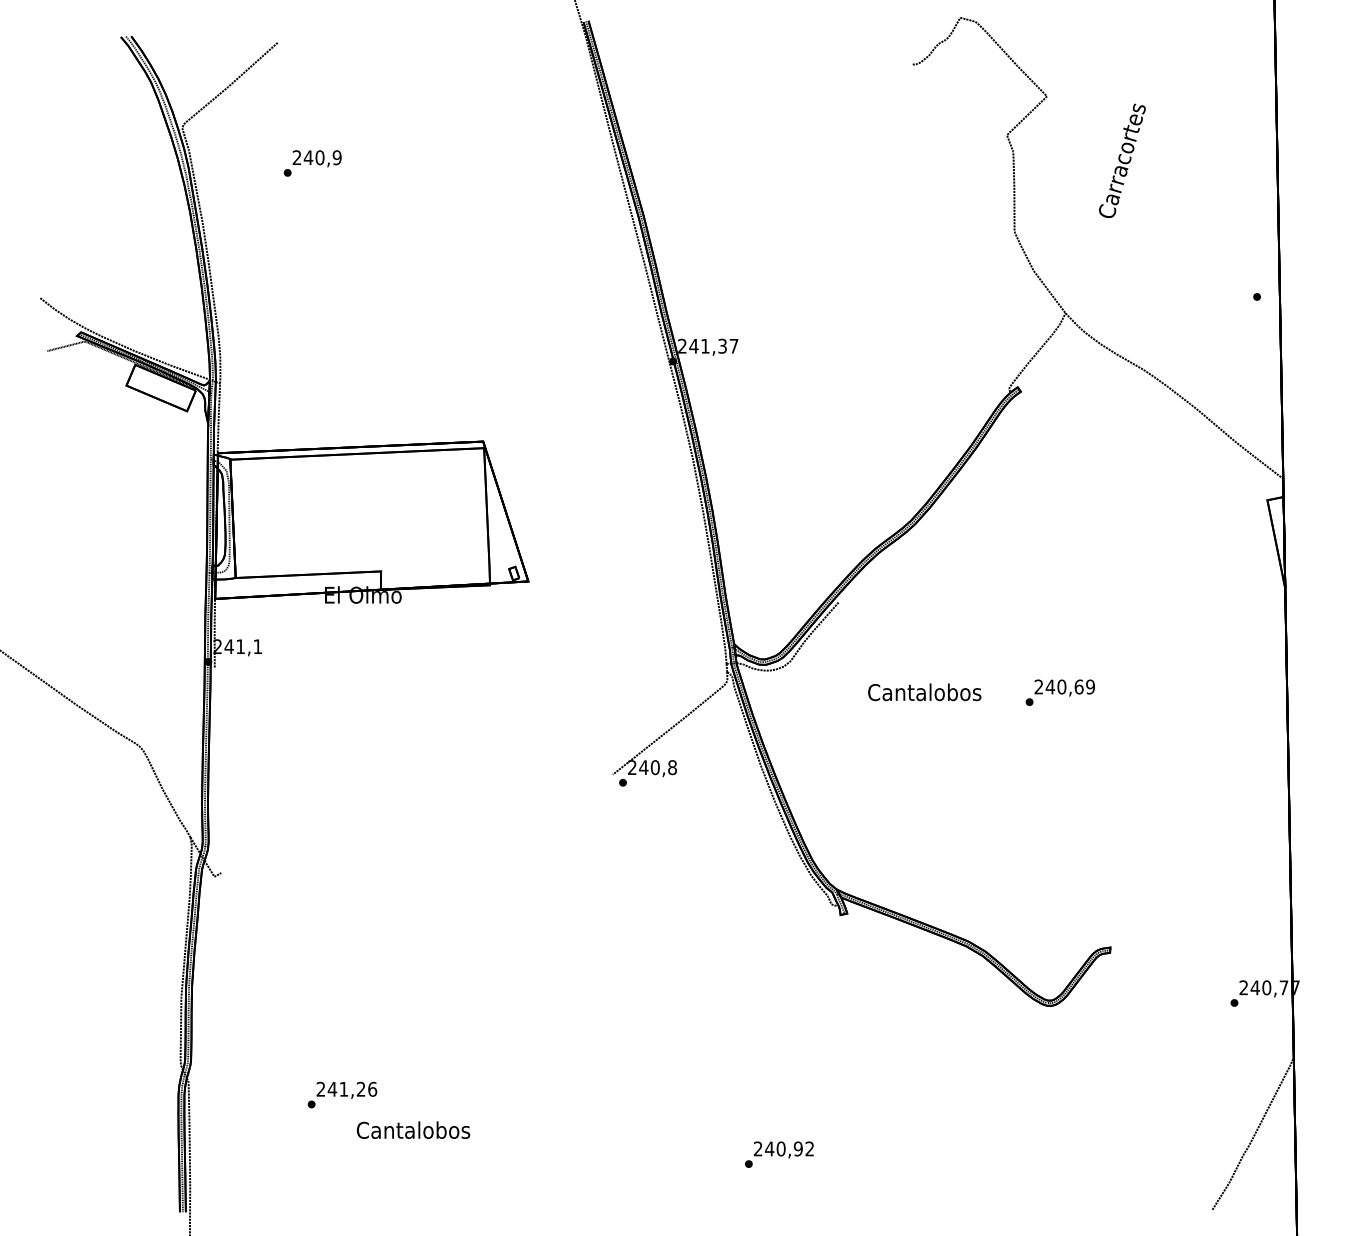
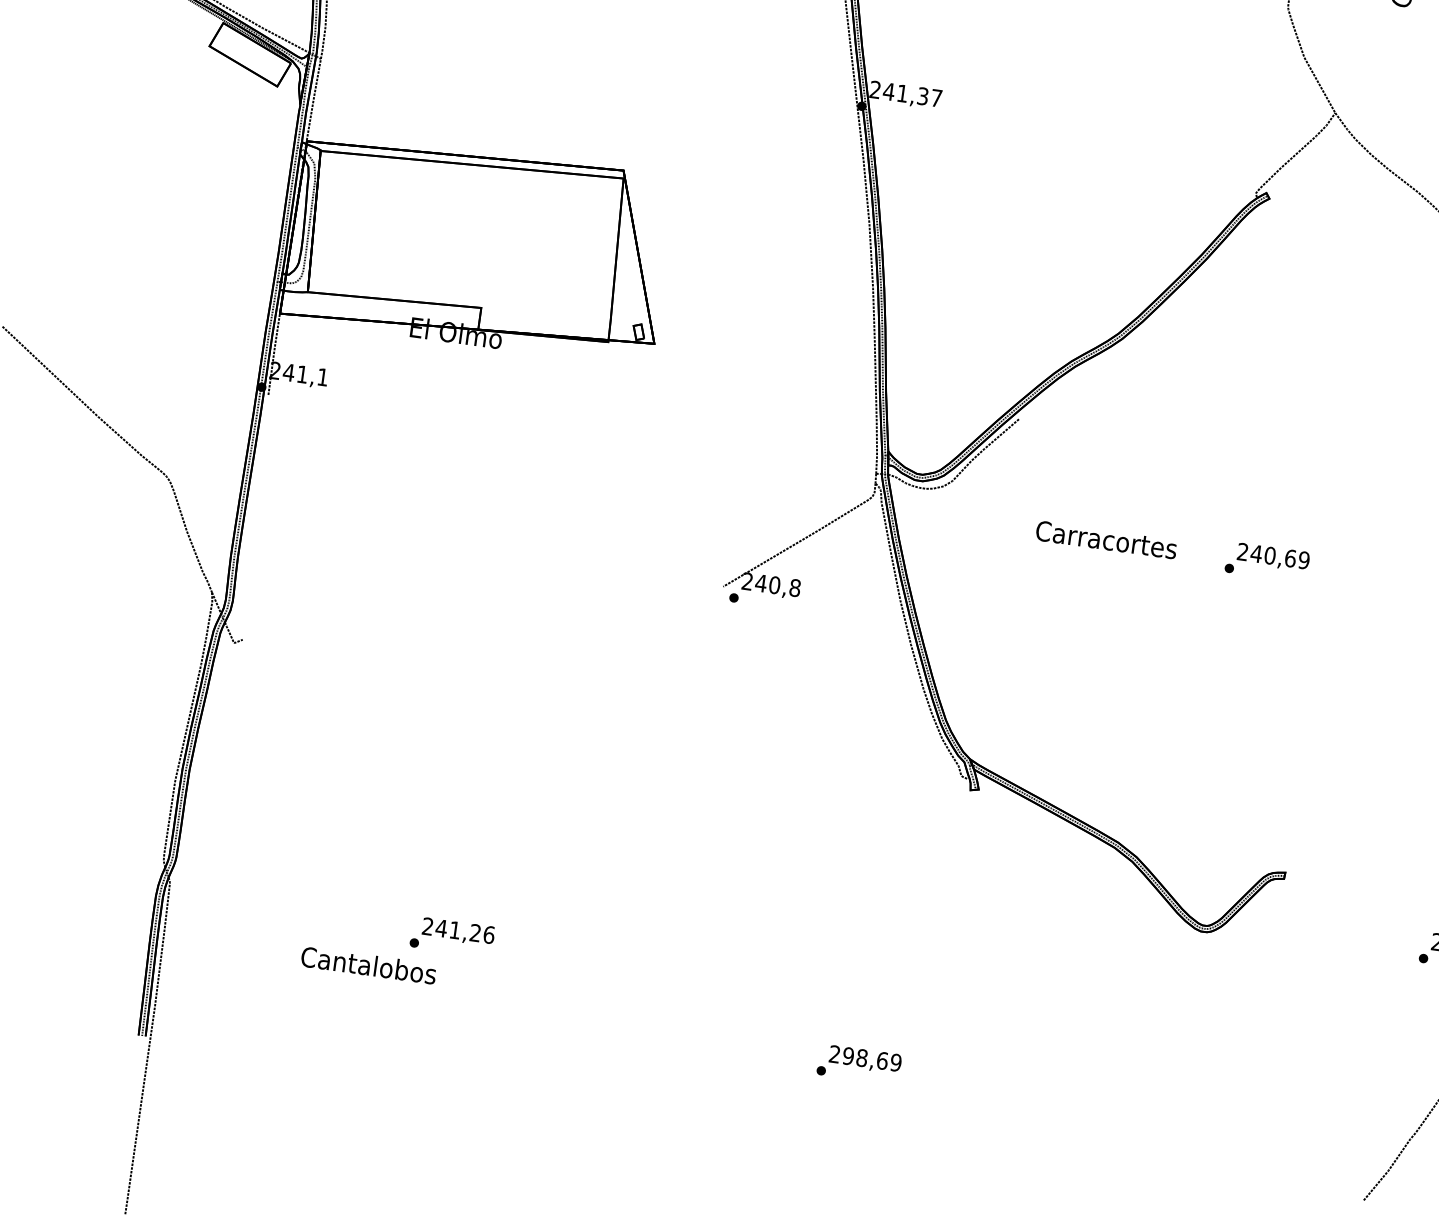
text: (924, 692) -> (1106, 539), Cantalobos -> Carracortes
text: (342, 1094) -> (452, 936), moved
text: (413, 1129) -> (368, 964), moved
text: (789, 1148) -> (872, 1058), 240,92 -> 298,69

